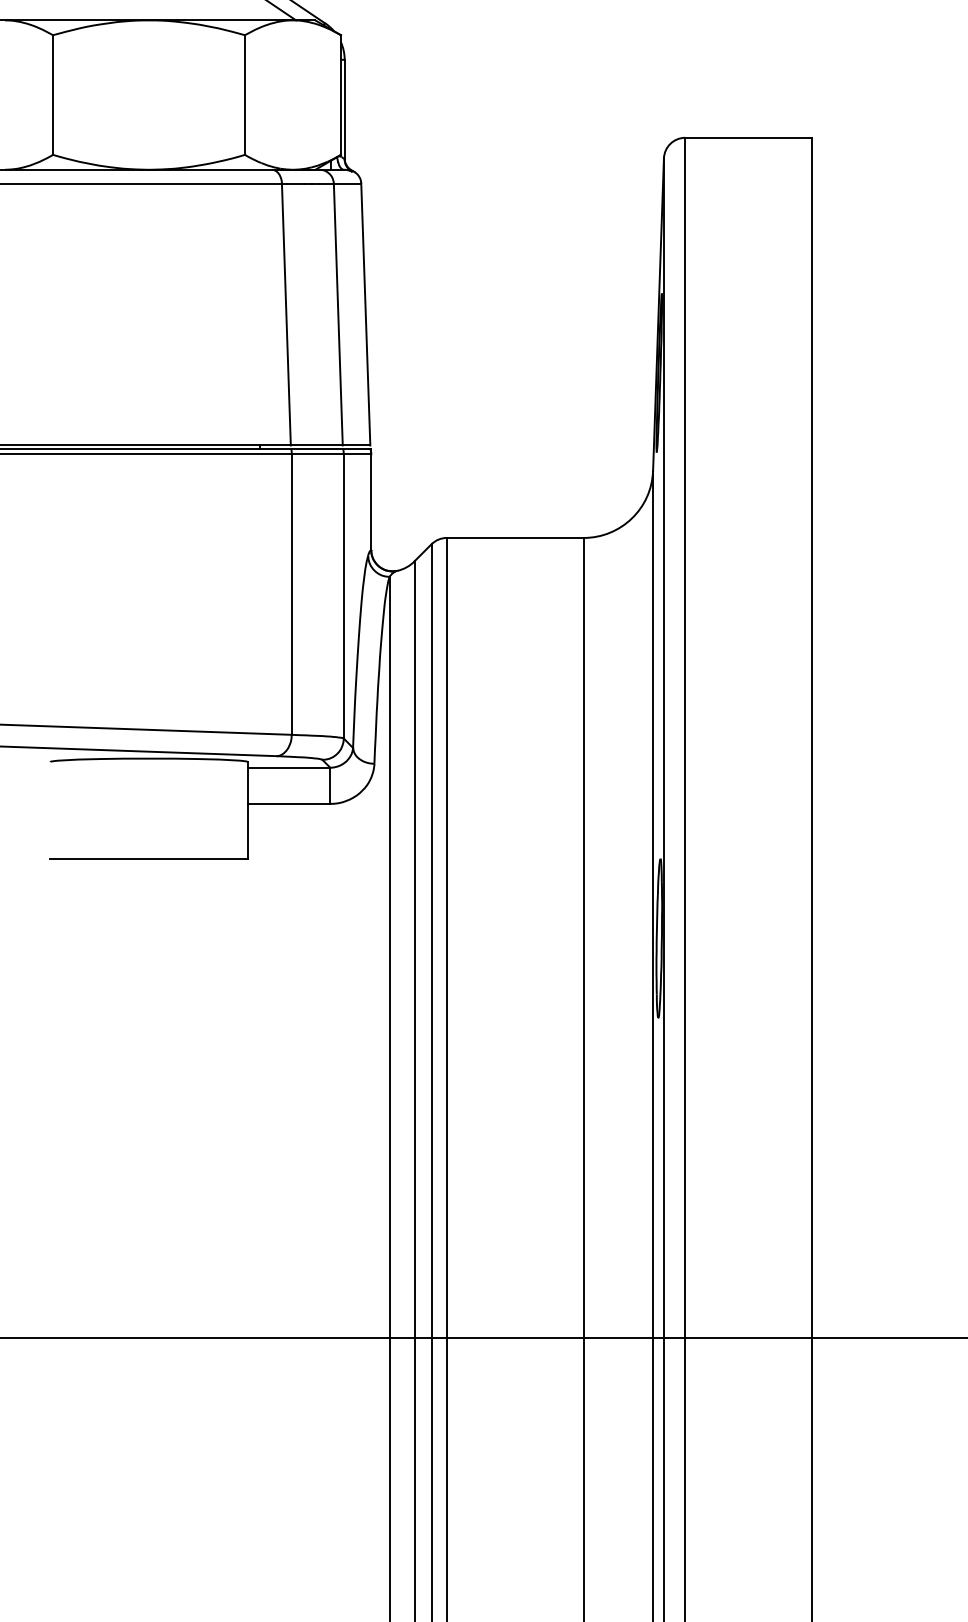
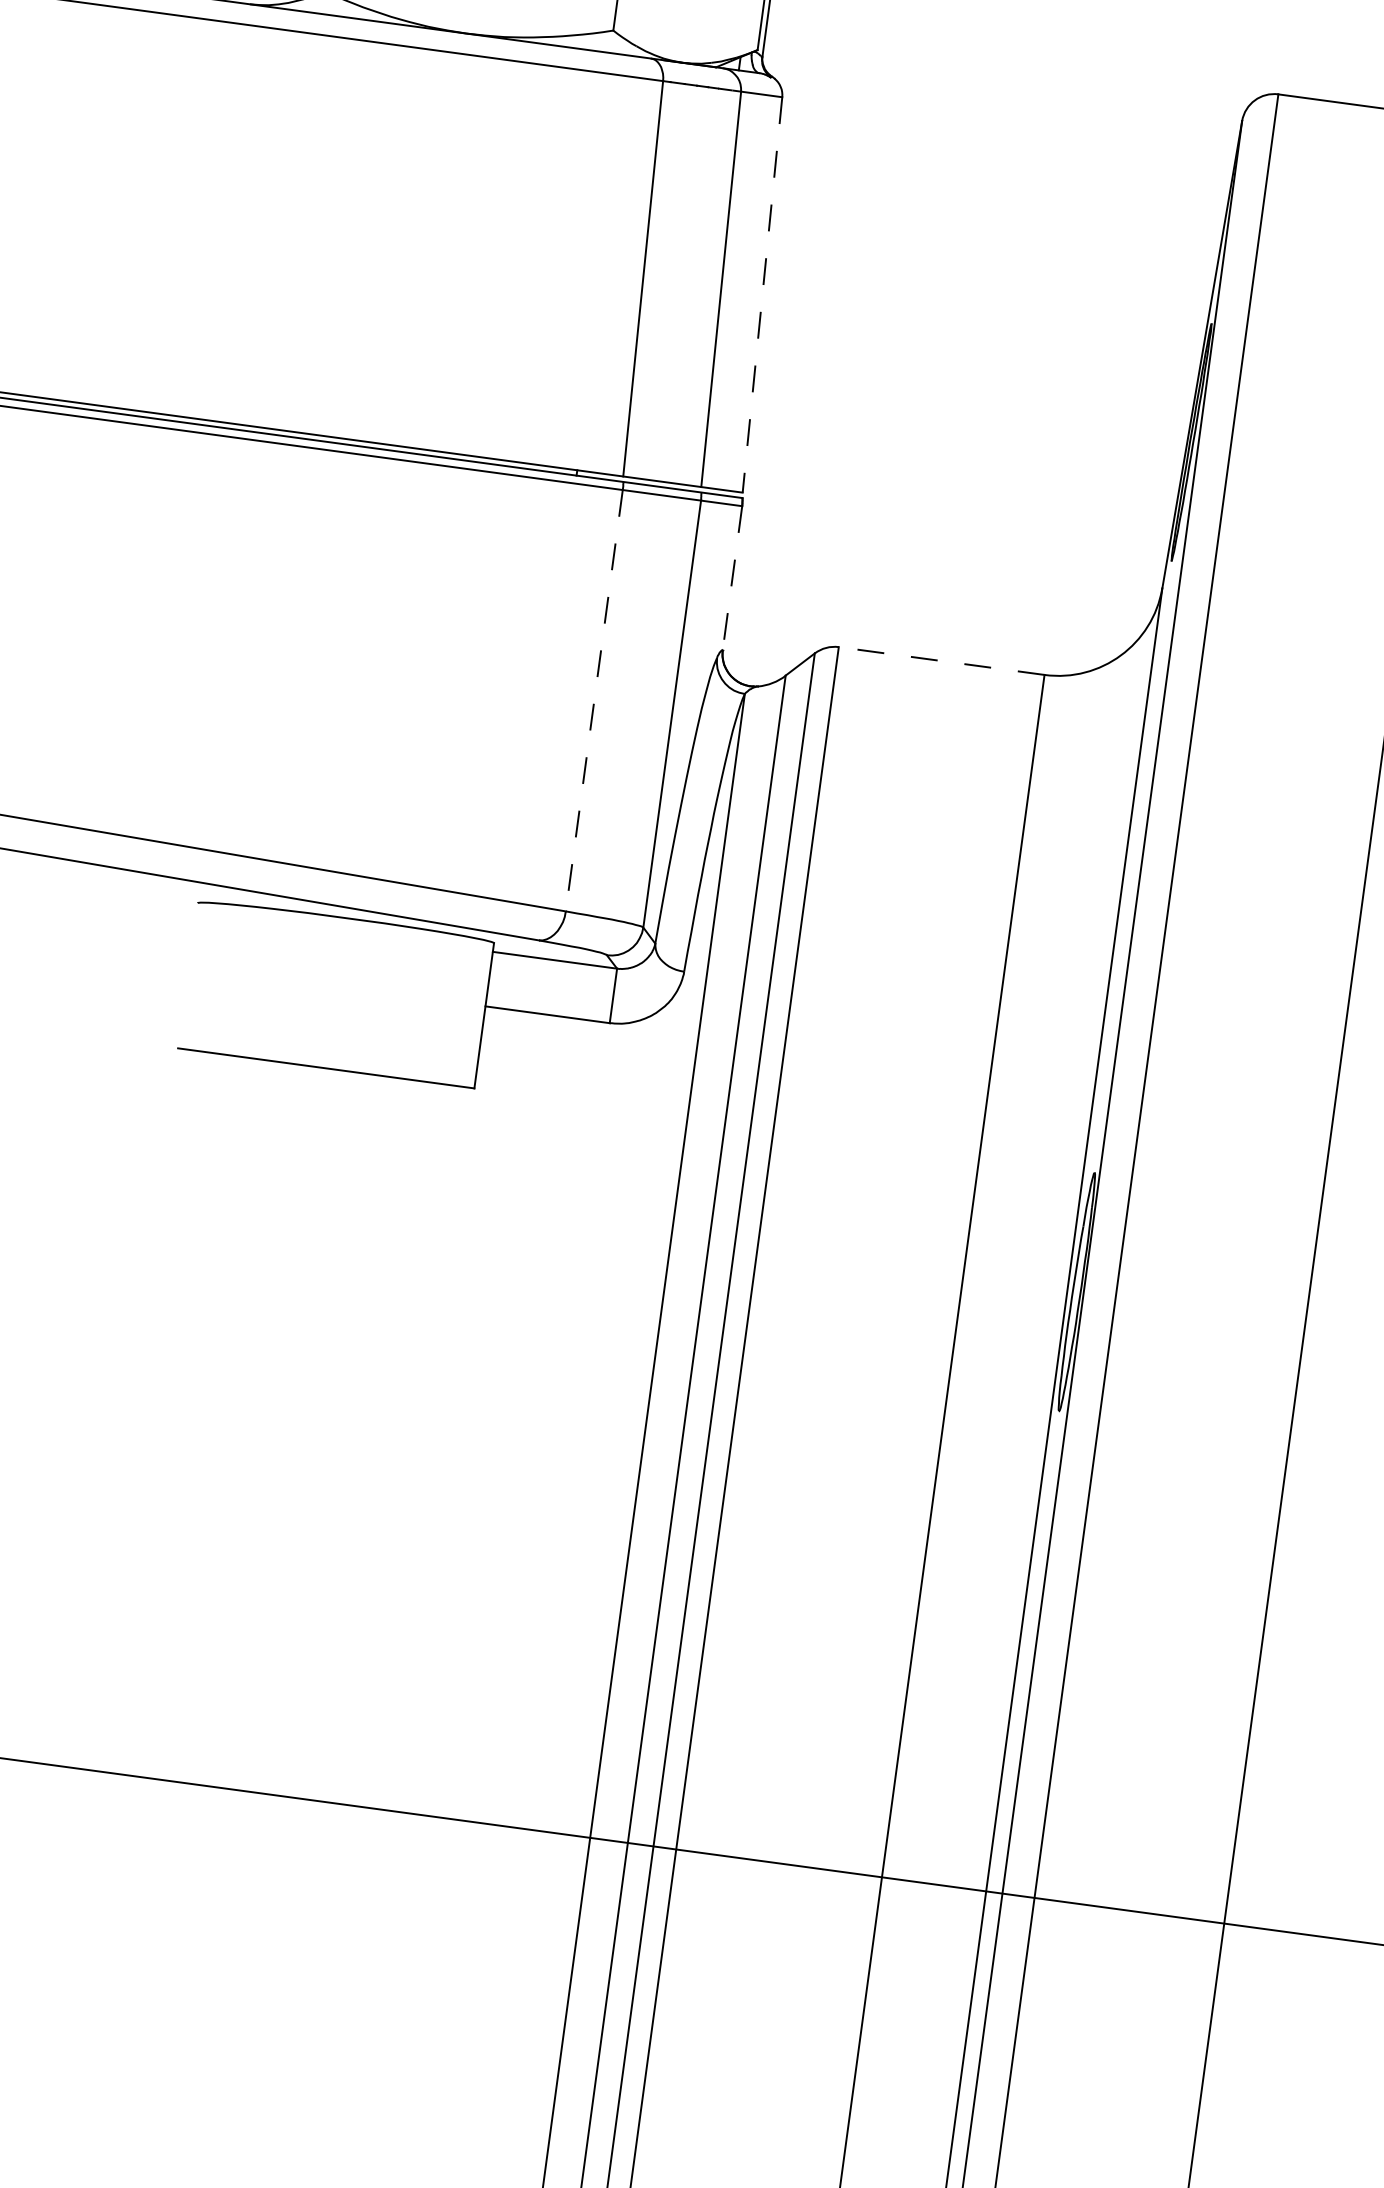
line: (365, 315) -> (761, 296), solid -> dashed
line: (371, 502) -> (732, 578), solid -> dashed
line: (514, 537) -> (940, 660), solid -> dashed
line: (291, 595) -> (593, 702), solid -> dashed

